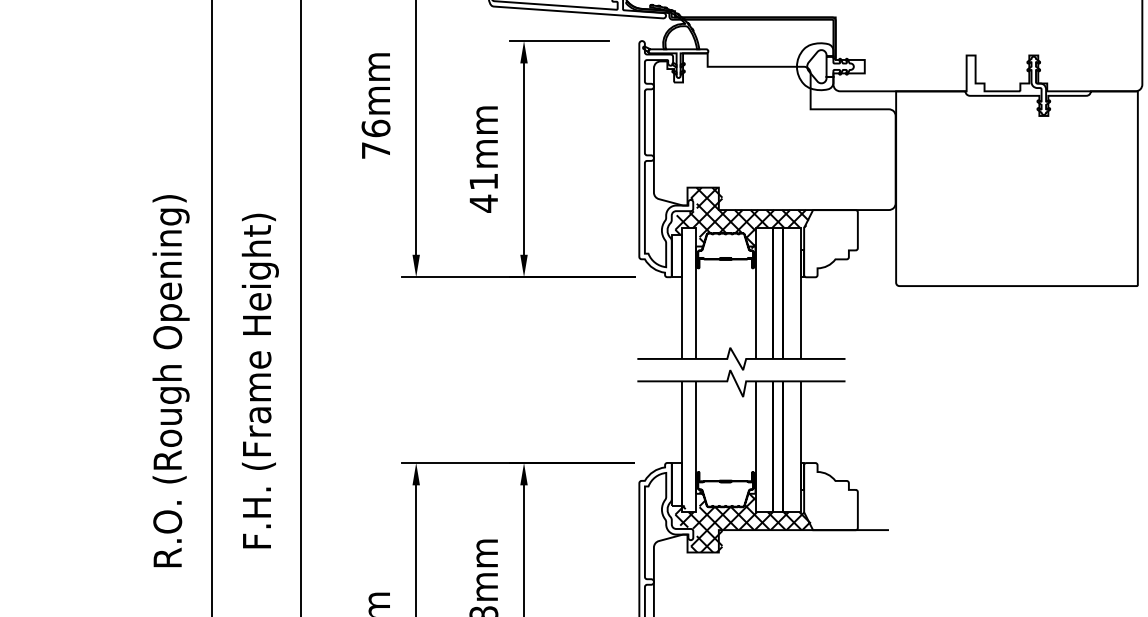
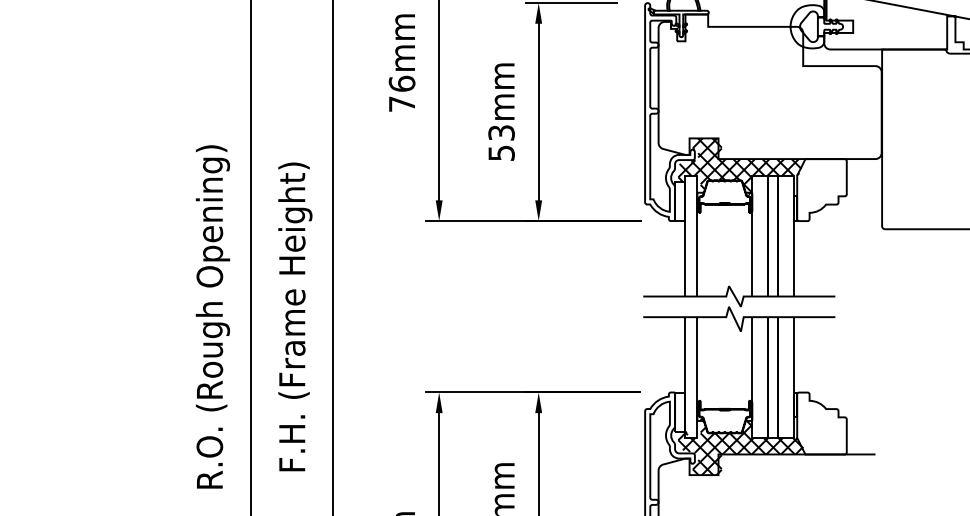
text: (483, 192) -> (501, 142), 41mm -> 53mm

